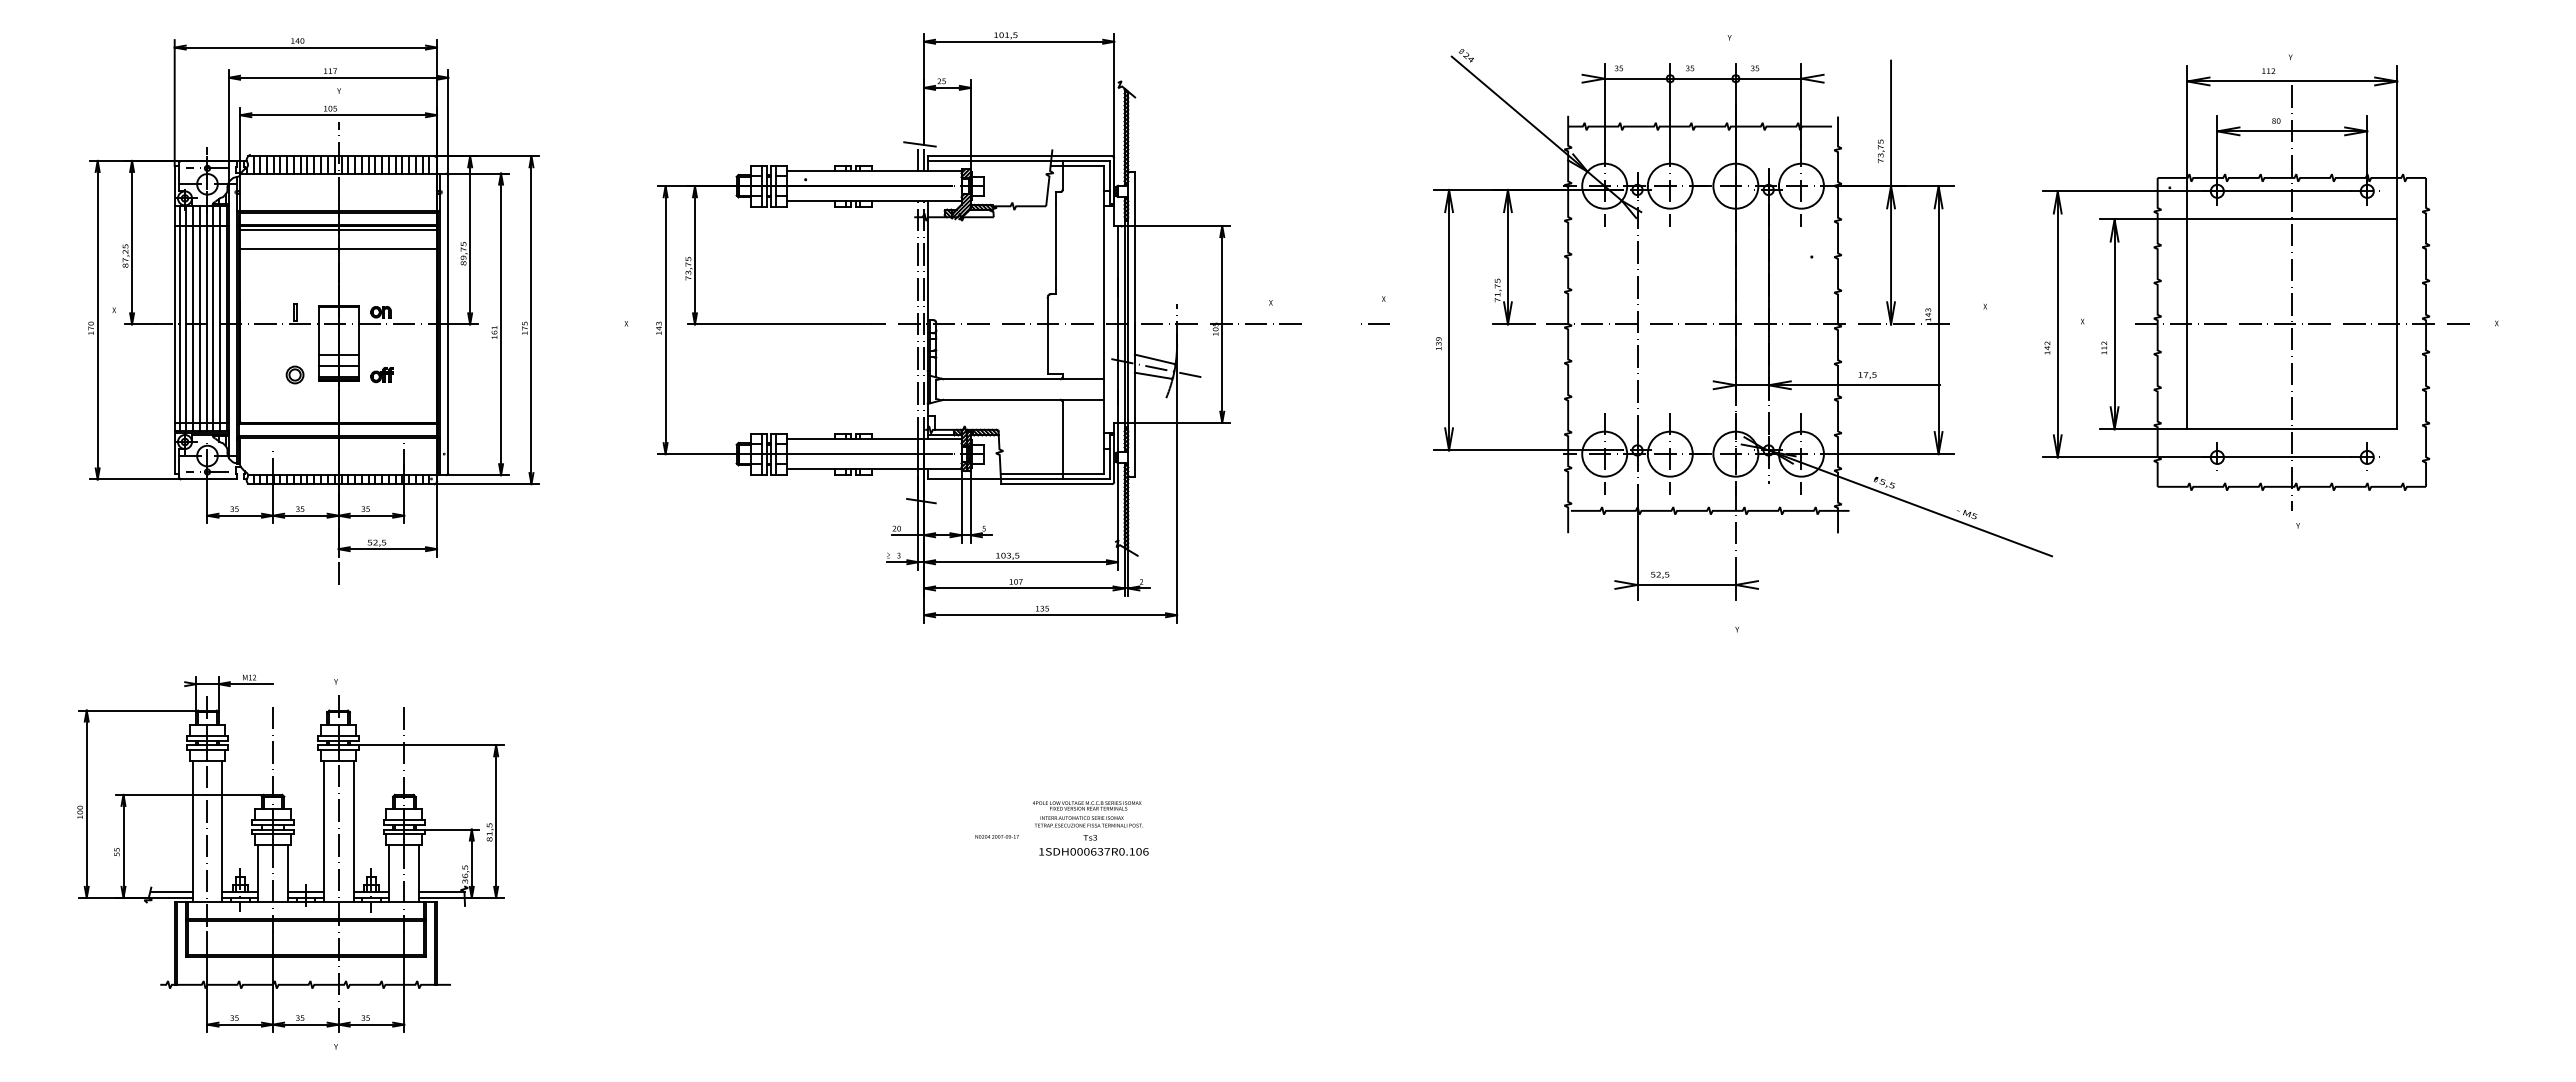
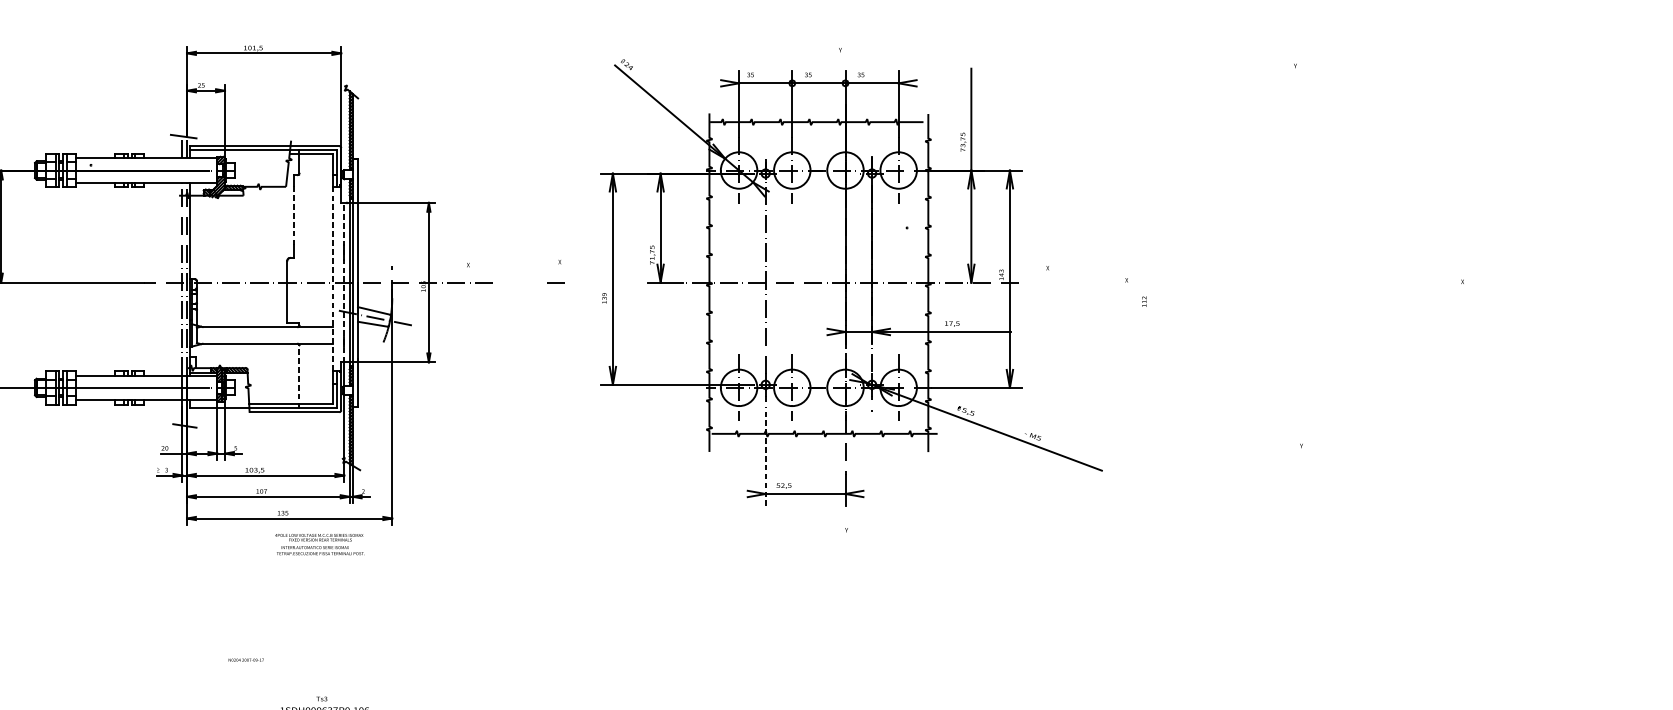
line: (1056, 241) -> (294, 215), solid -> dashed
part: (2255, 287) -> (1266, 252), removed
line: (1104, 319) -> (333, 278), solid -> dashed
line: (1117, 323) -> (343, 281), solid -> dashed
line: (1062, 439) -> (299, 375), solid -> dashed
line: (1637, 542) -> (765, 459), solid -> dashed
text: (1087, 814) -> (319, 544), moved
text: (996, 836) -> (245, 659), moved

